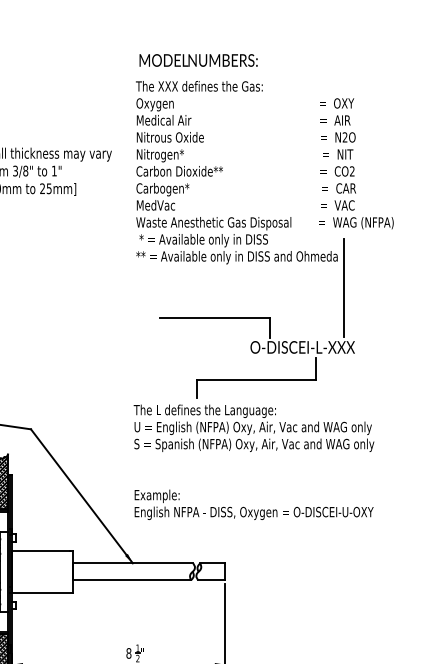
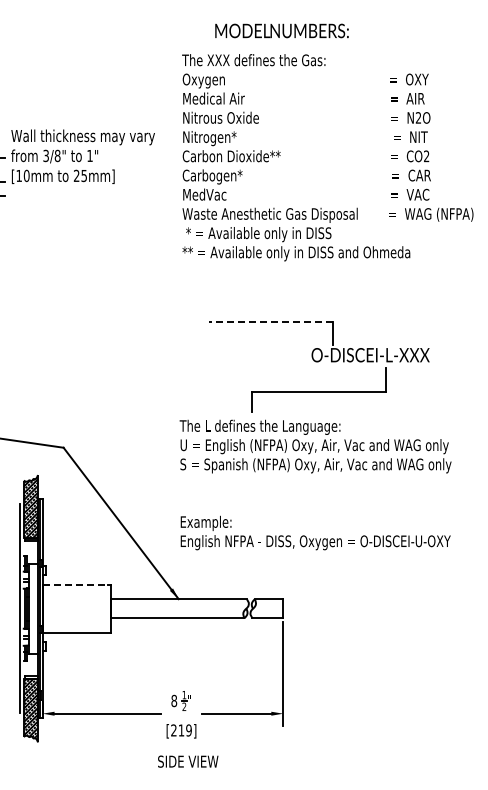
text: (198, 60) -> (281, 30), moved
line: (344, 287) -> (417, 287), removed
line: (214, 317) -> (271, 321), solid -> dashed
line: (41, 550) -> (75, 584), solid -> dashed

